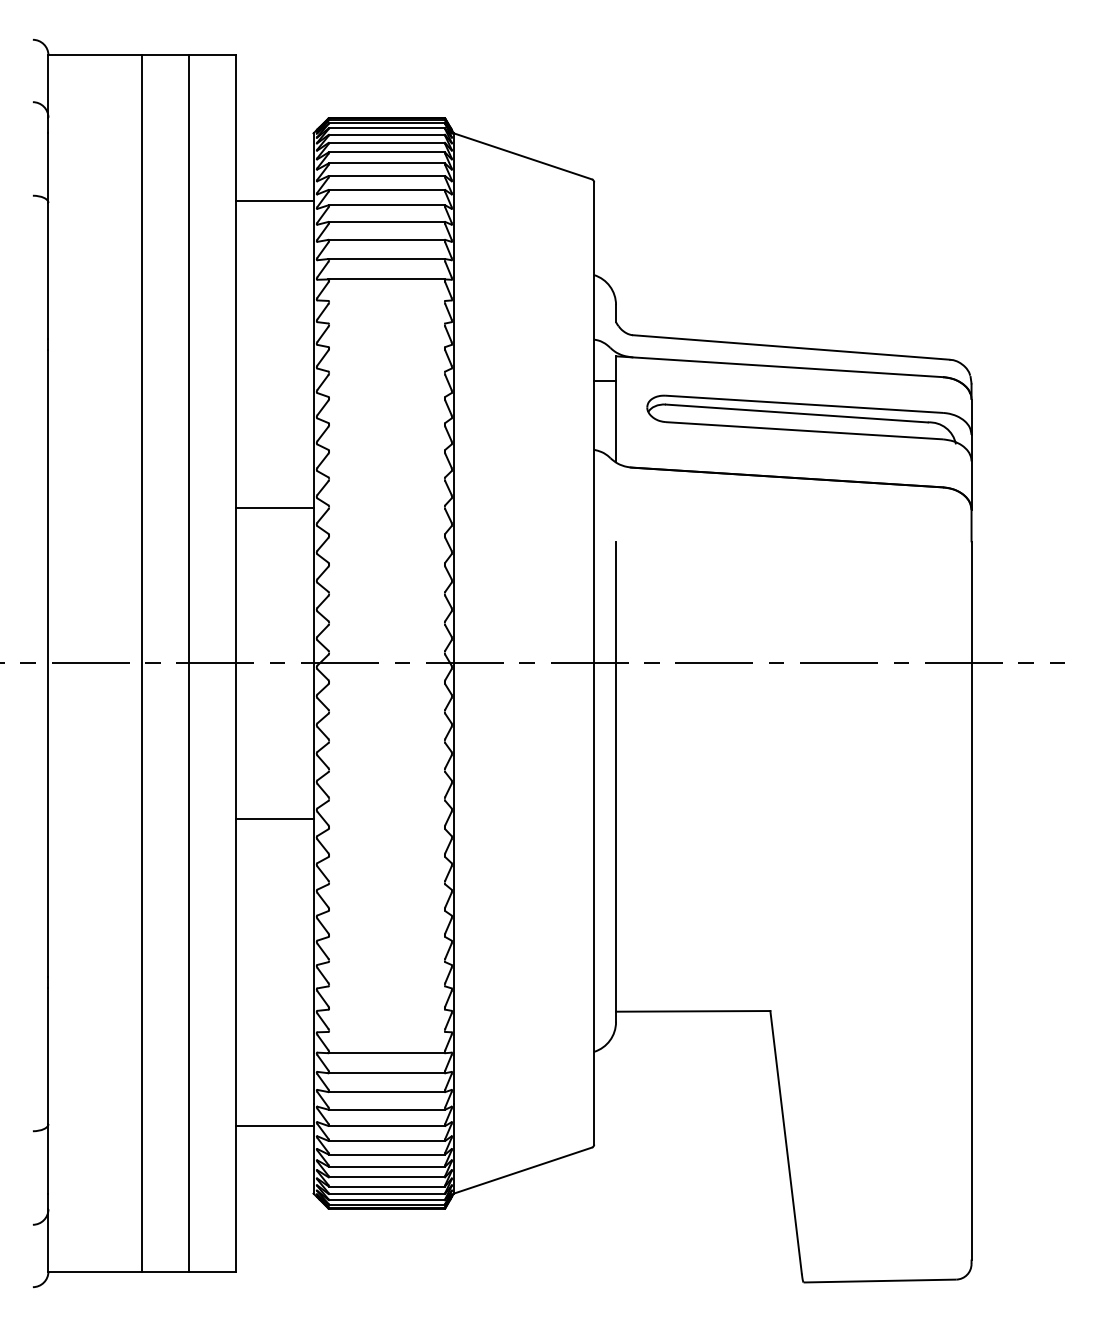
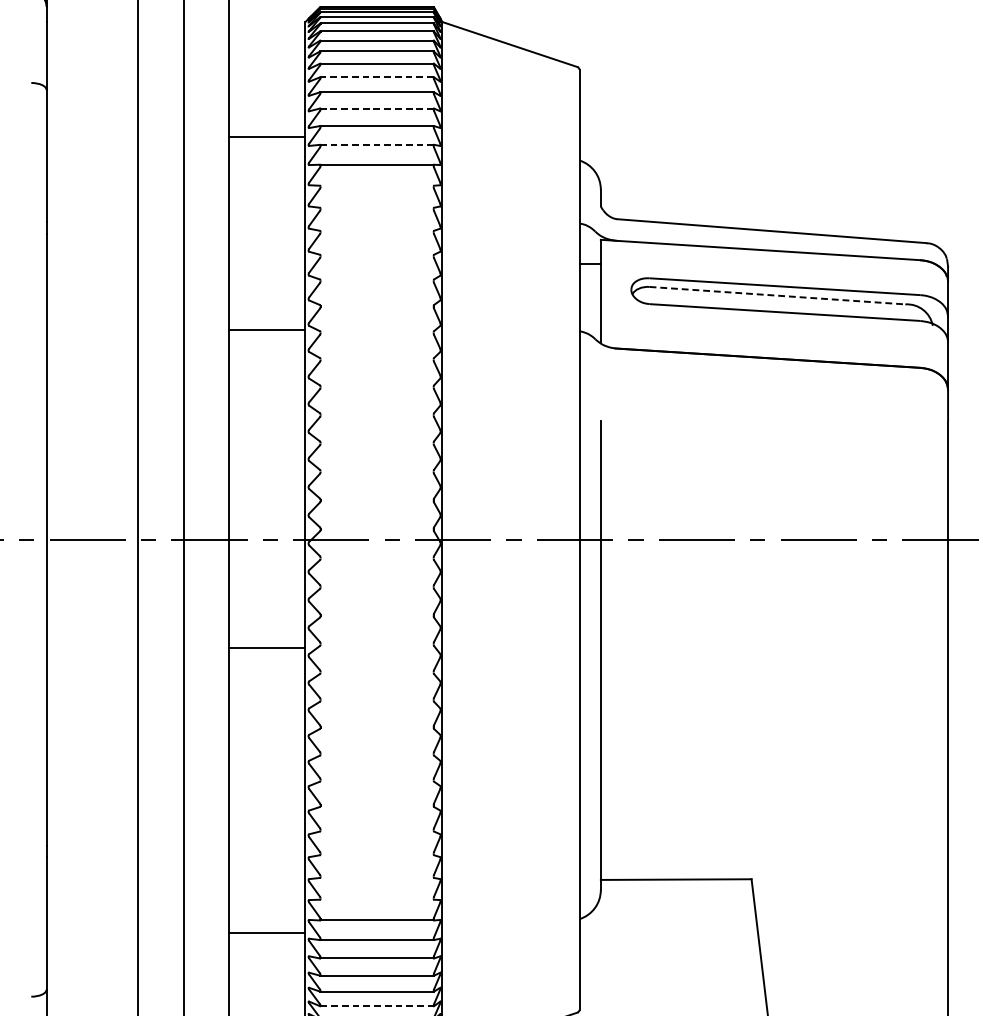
line: (386, 189) -> (376, 76), solid -> dashed
line: (274, 201) -> (267, 137), moved
line: (386, 221) -> (376, 108), solid -> dashed
line: (386, 259) -> (376, 145), solid -> dashed
line: (797, 413) -> (778, 295), solid -> dashed
line: (274, 508) -> (267, 329), moved
line: (274, 818) -> (267, 647), moved
line: (274, 1125) -> (267, 932), moved
line: (387, 1140) -> (377, 1005), solid -> dashed

